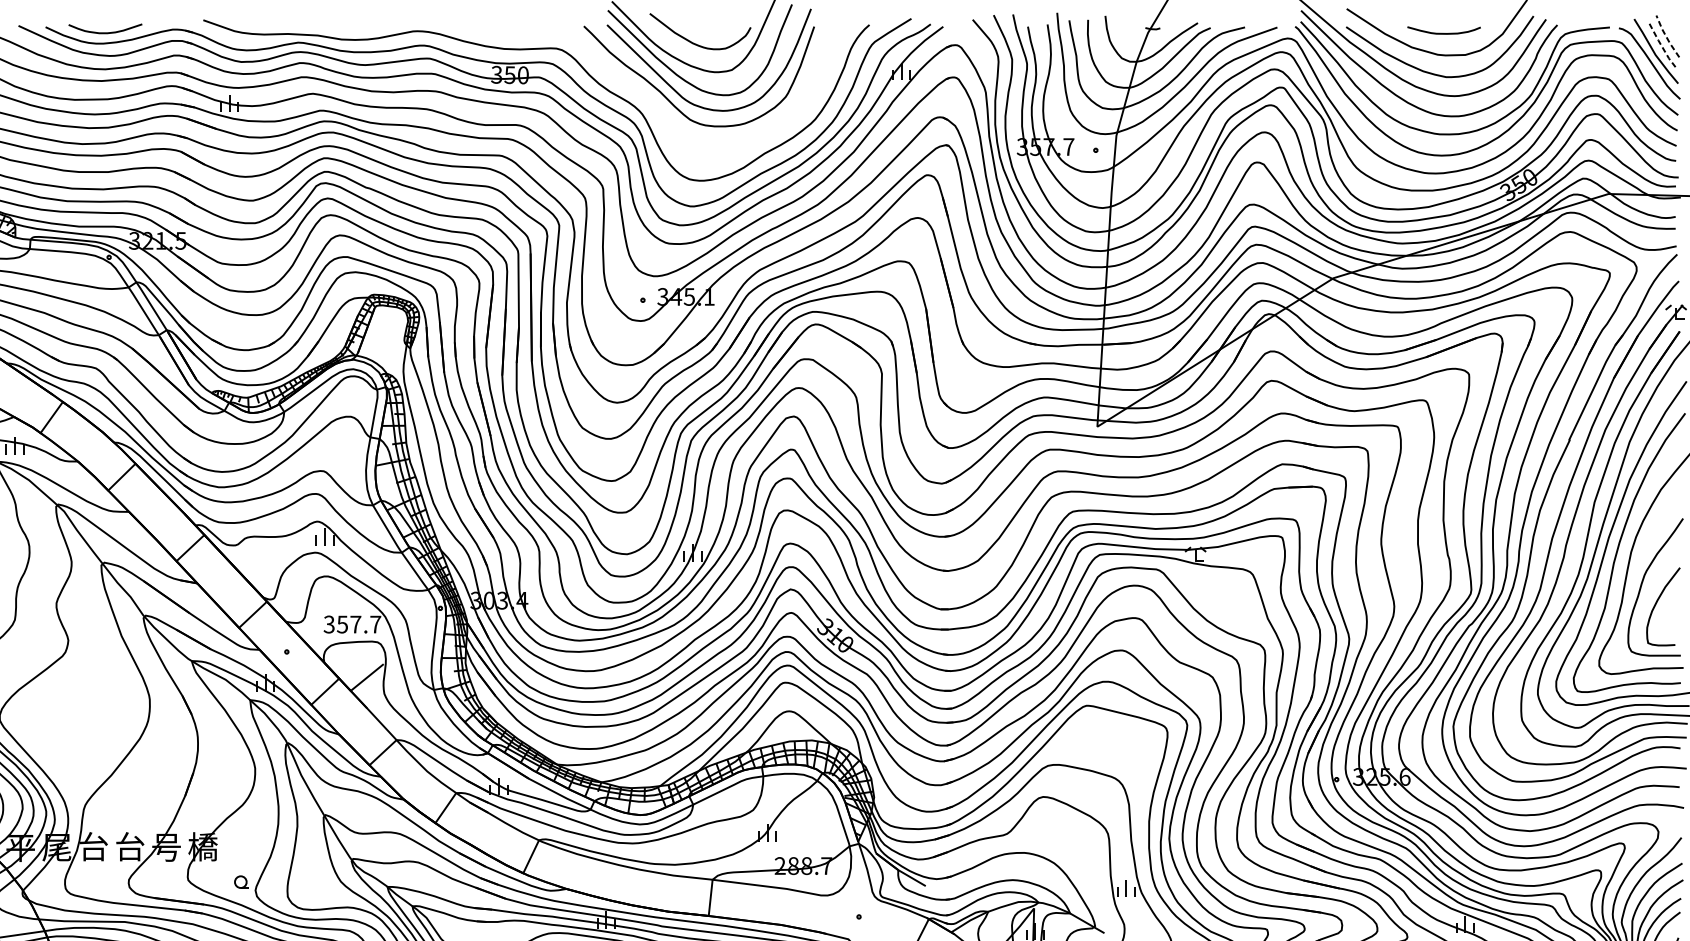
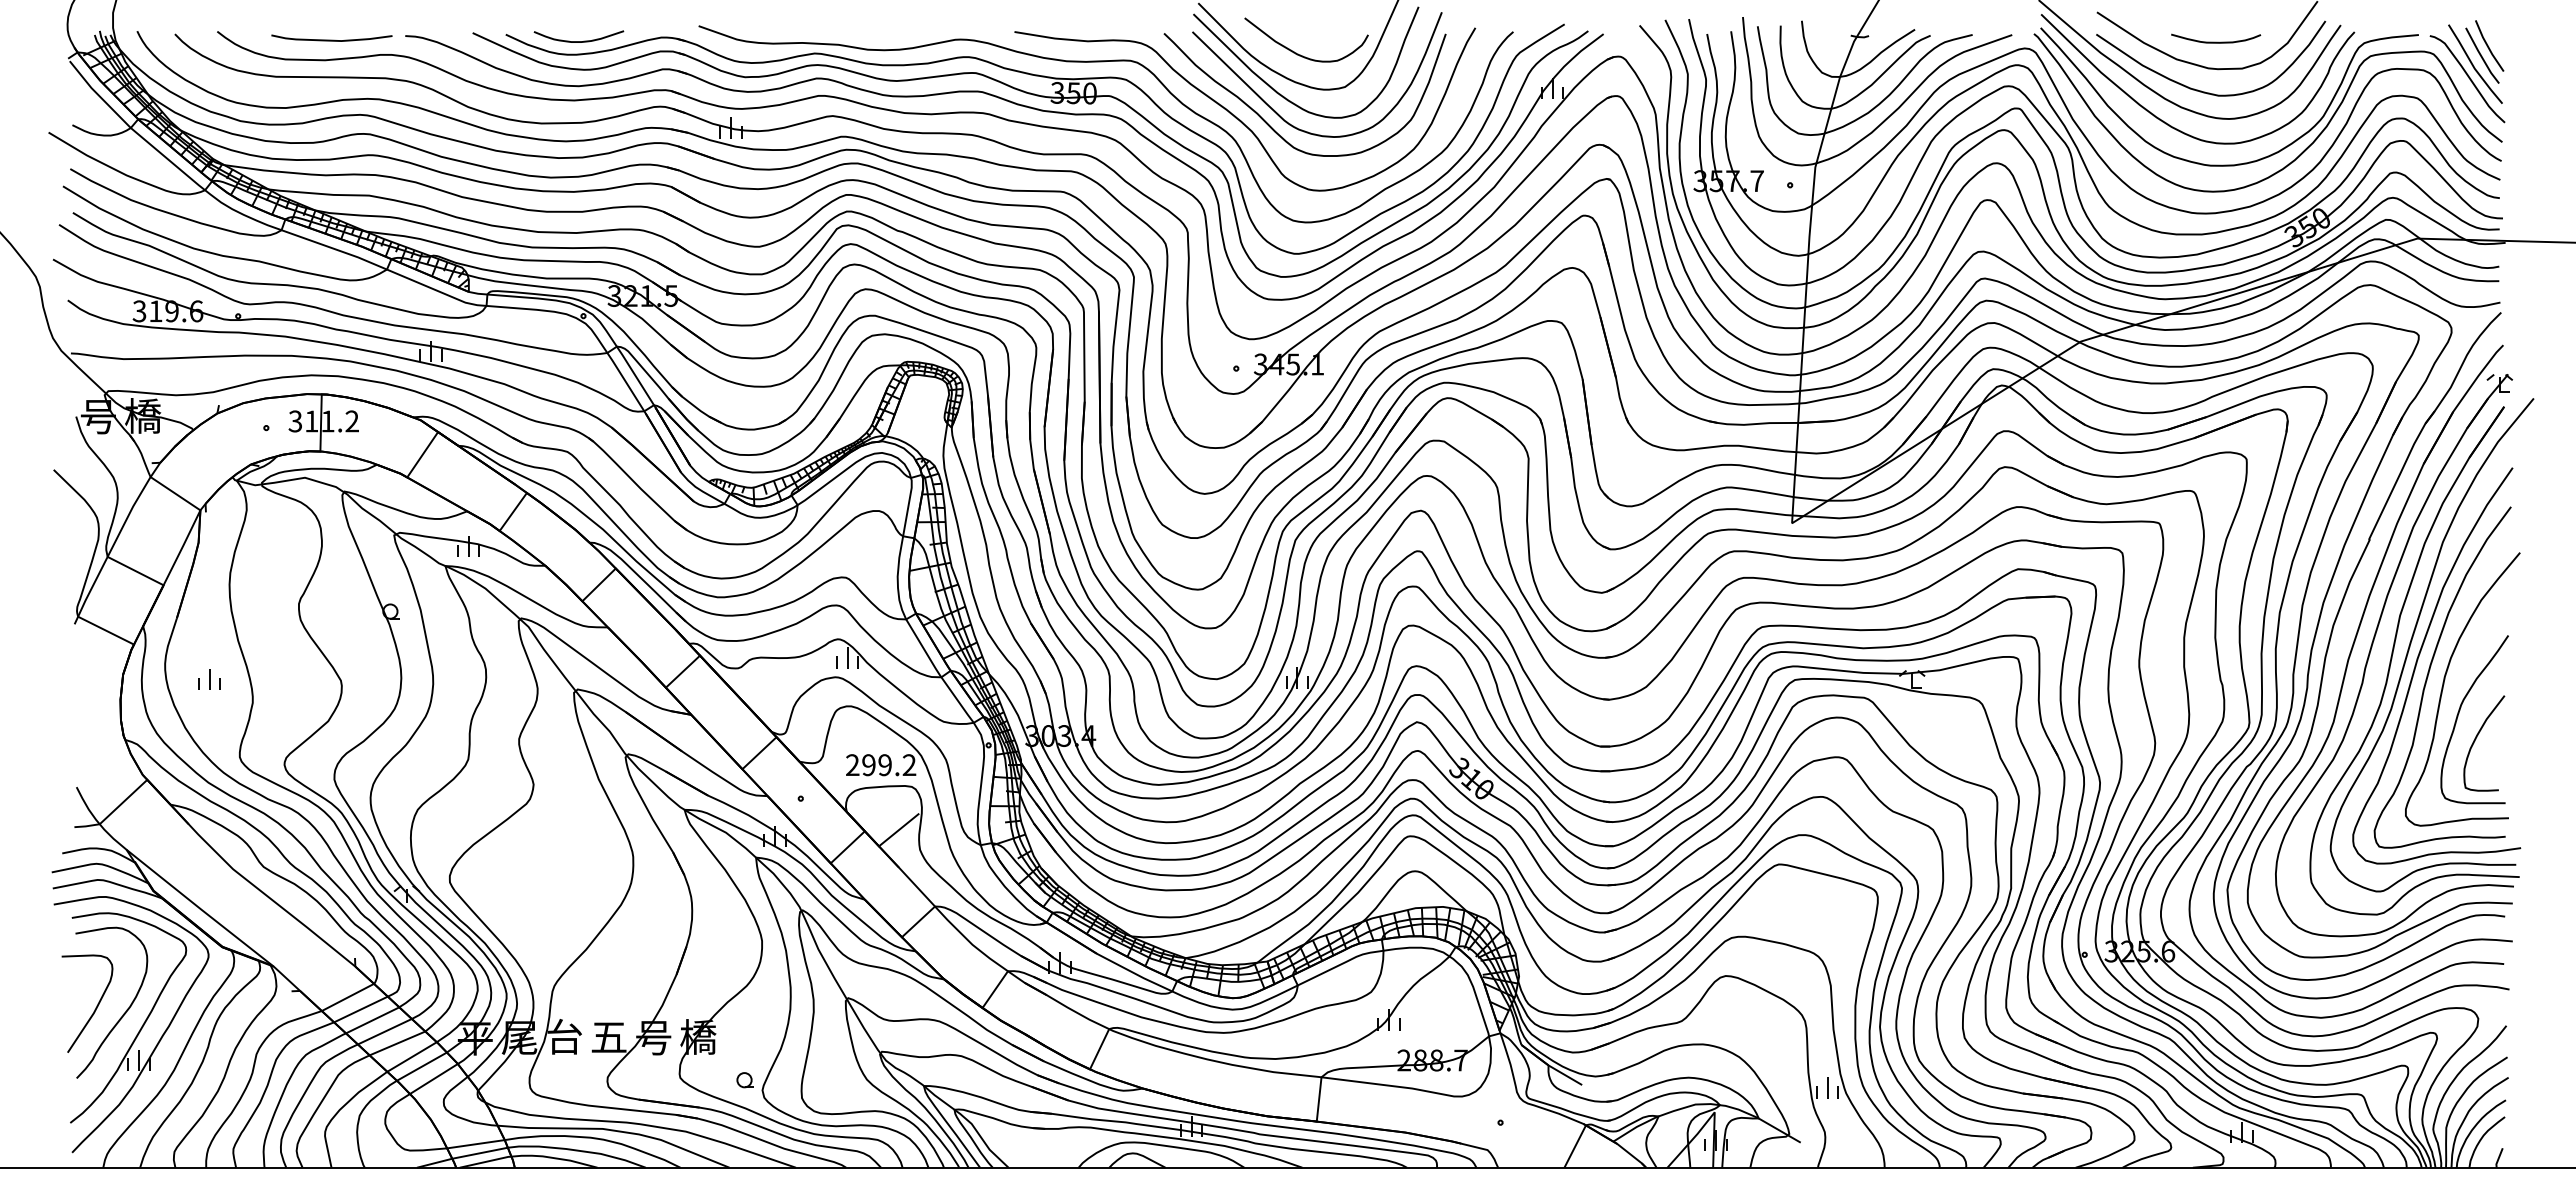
line: (1666, 36) -> (2488, 46), dashed -> solid
line: (1661, 45) -> (2481, 56), dashed -> solid
curve: (646, 96) -> (1240, 119), added
text: (352, 624) -> (880, 765), 357.7 -> 299.2
text: (129, 846) -> (608, 1036), 台 -> 五

